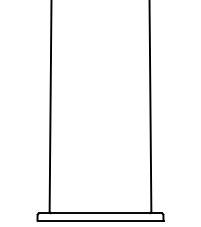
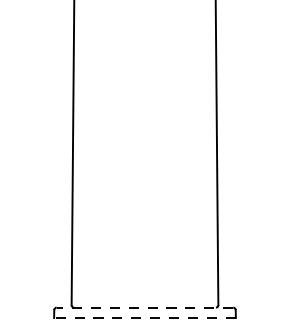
line: (100, 213) -> (145, 307), solid -> dashed
line: (100, 220) -> (145, 317), solid -> dashed

